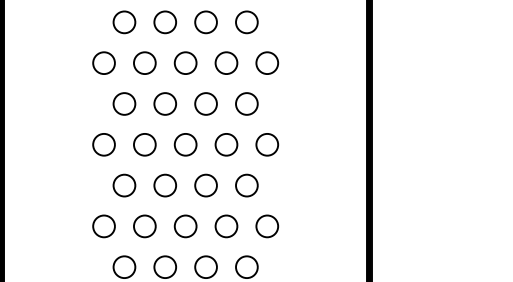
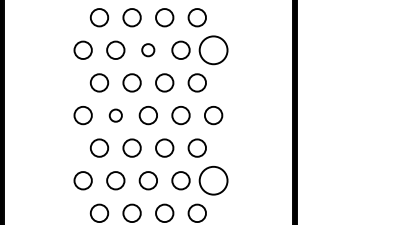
circle: (184, 62) -> (147, 49), size x0.7
circle: (267, 63) -> (213, 50), size x1.6
circle: (144, 144) -> (115, 115), size x0.7
circle: (267, 226) -> (213, 180), size x1.6

